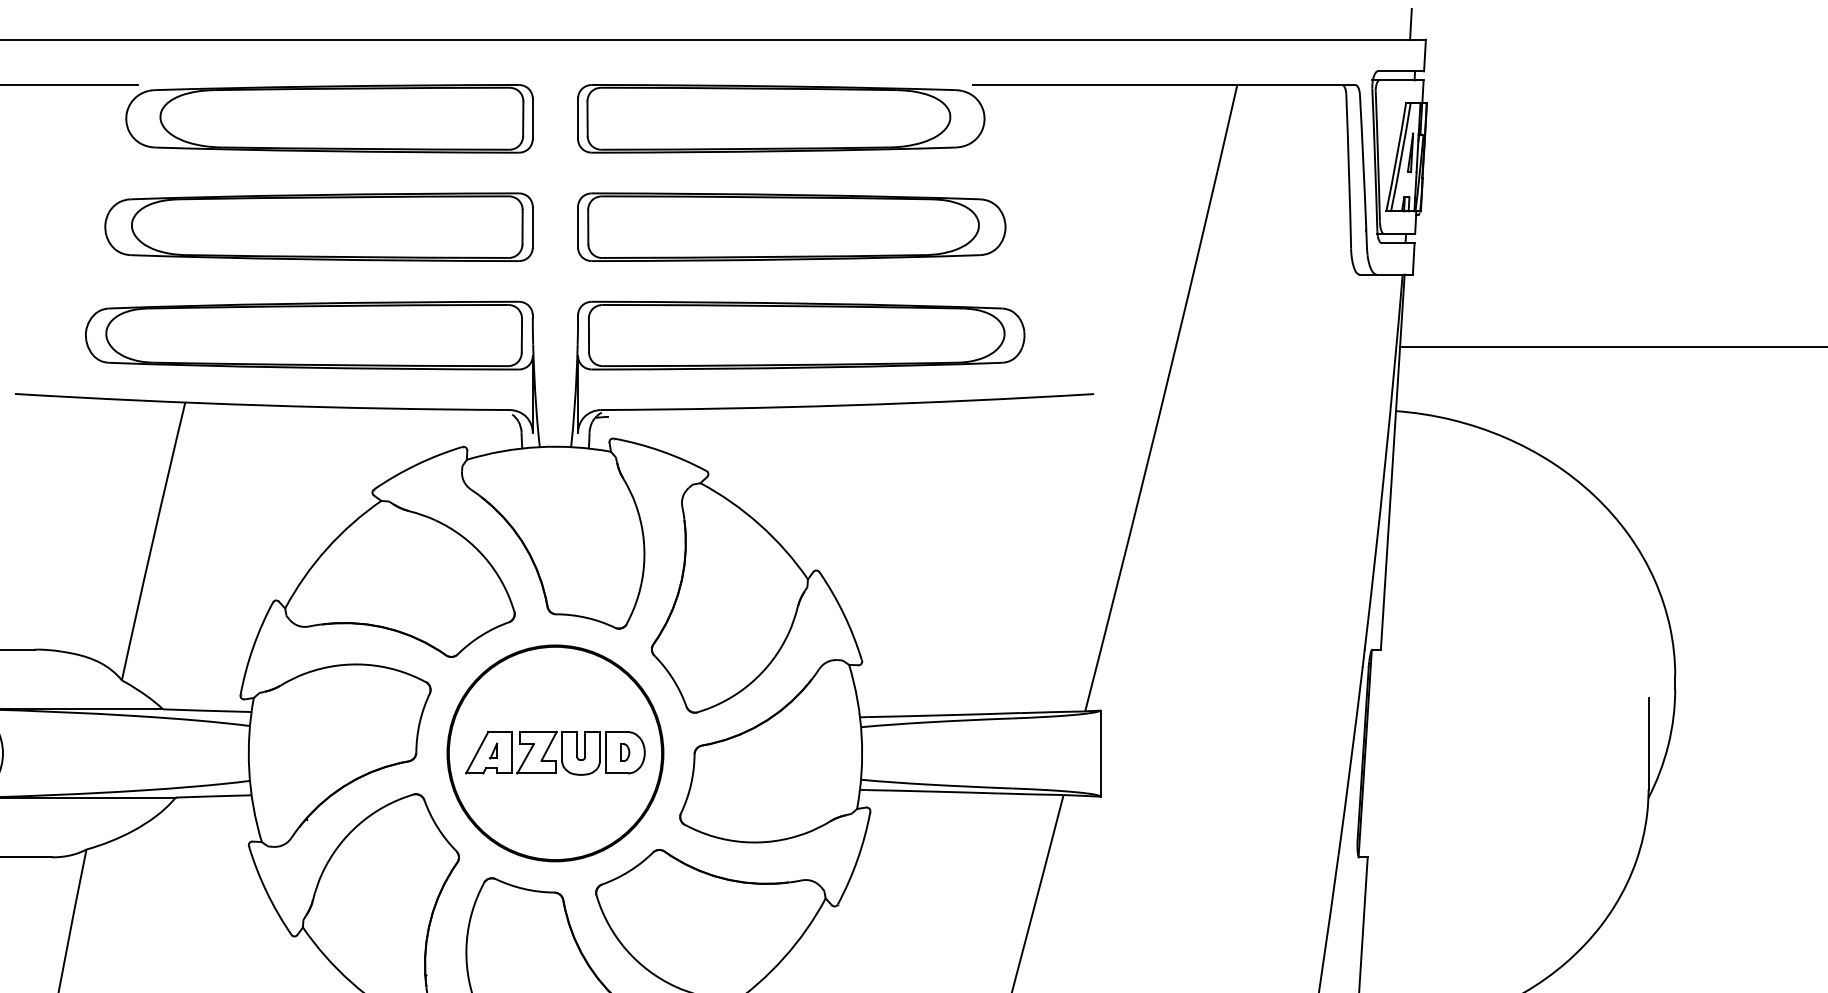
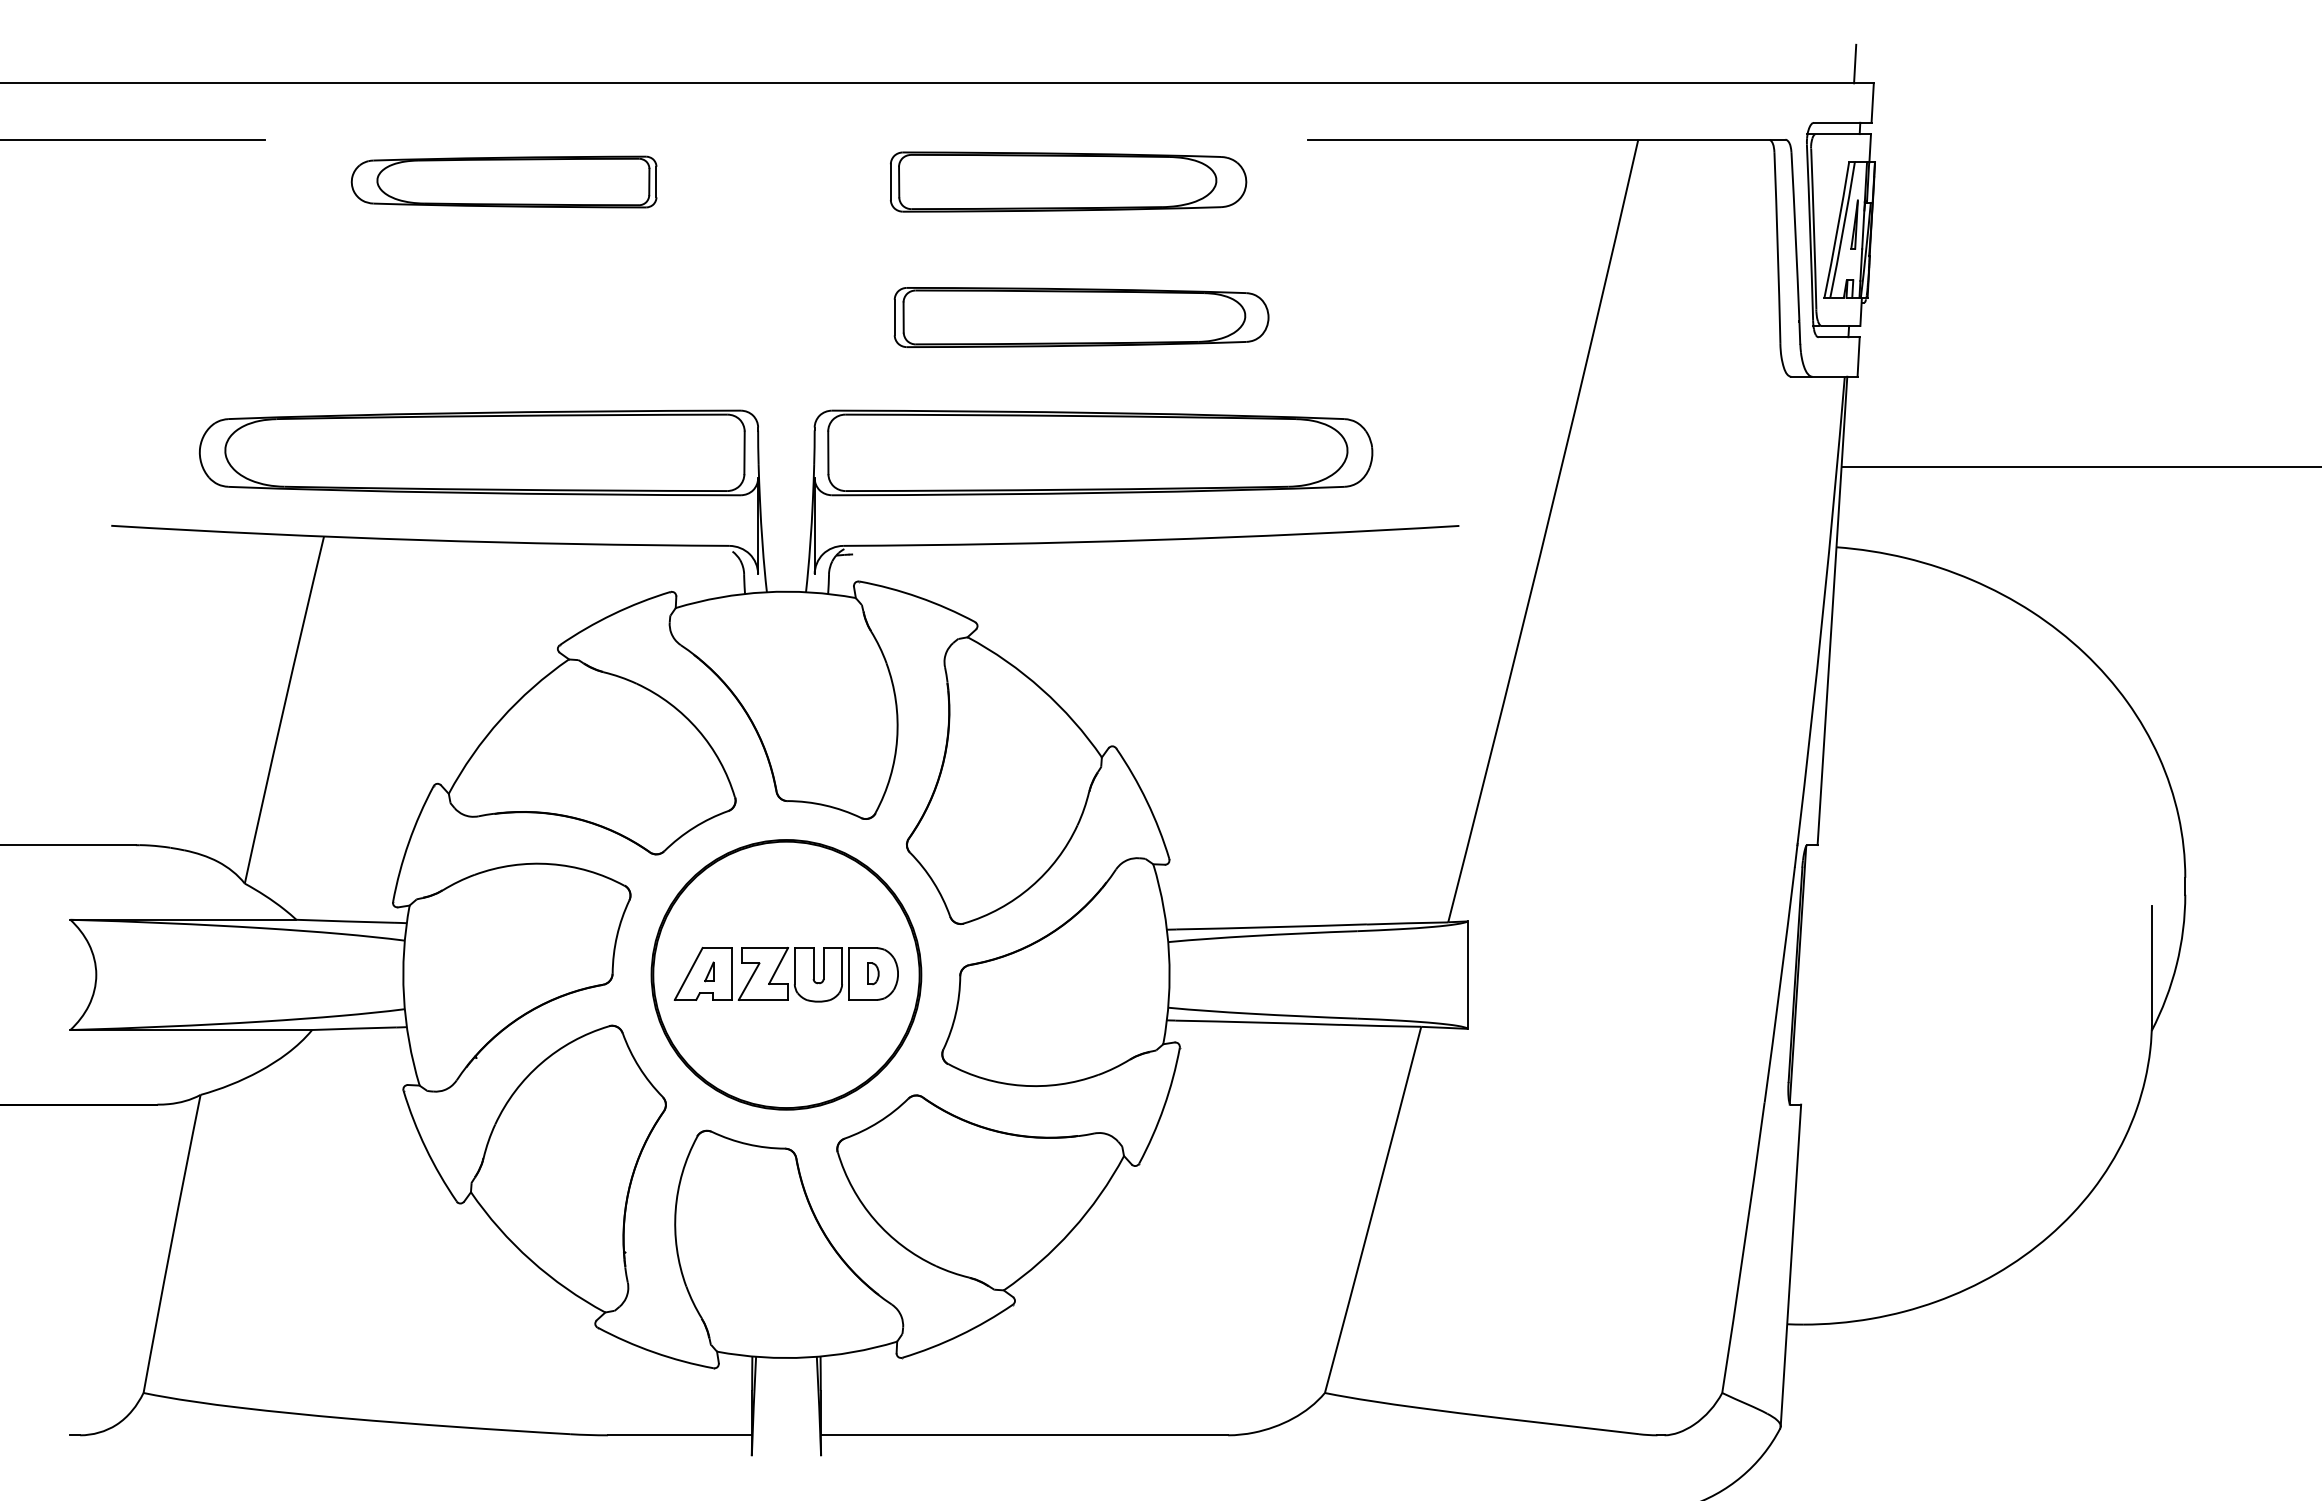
part: (328, 118) -> (503, 181), size x0.6
part: (781, 118) -> (1068, 181), size x0.7
part: (318, 227) -> (490, 317), removed
part: (791, 227) -> (1081, 317), size x0.7

